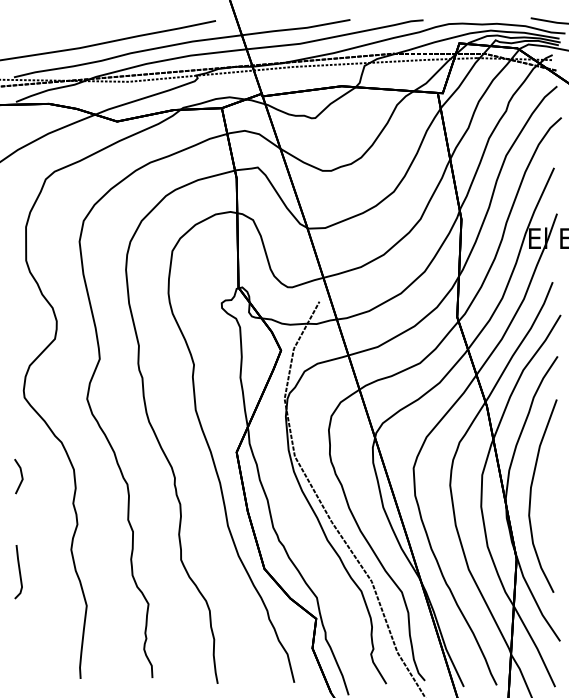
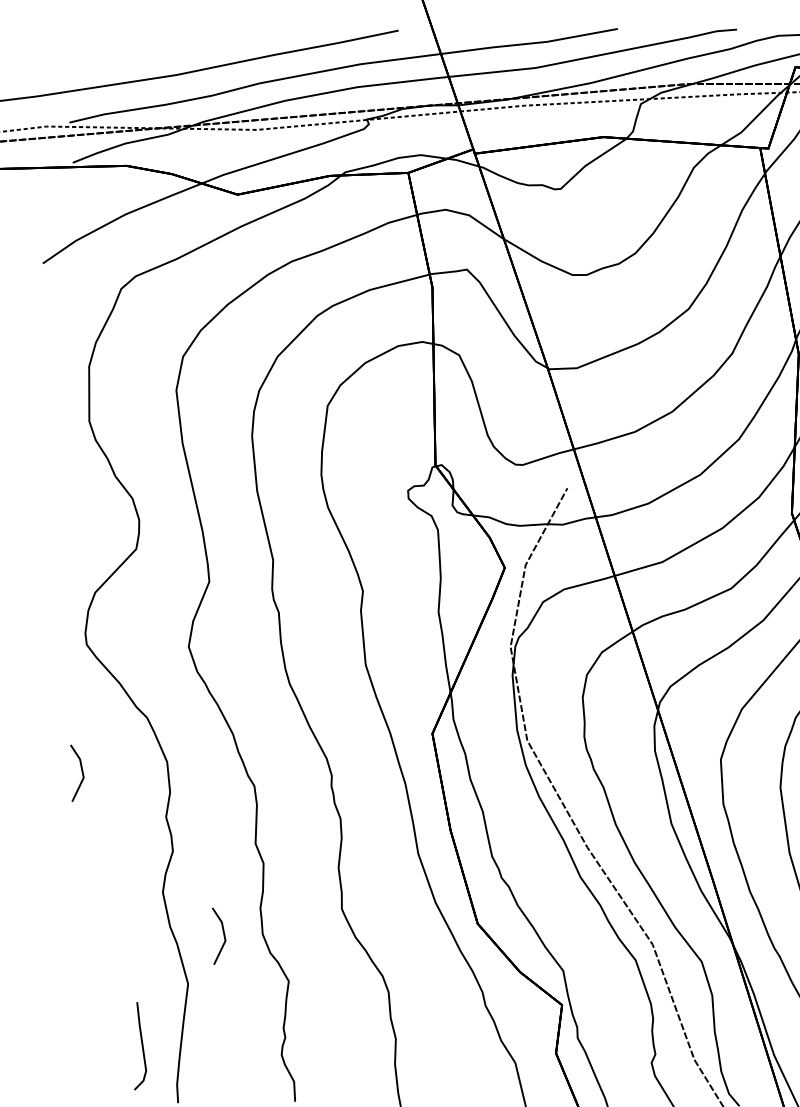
line: (18, 571) -> (140, 1045), moved
line: (107, 574) -> (221, 932), added

